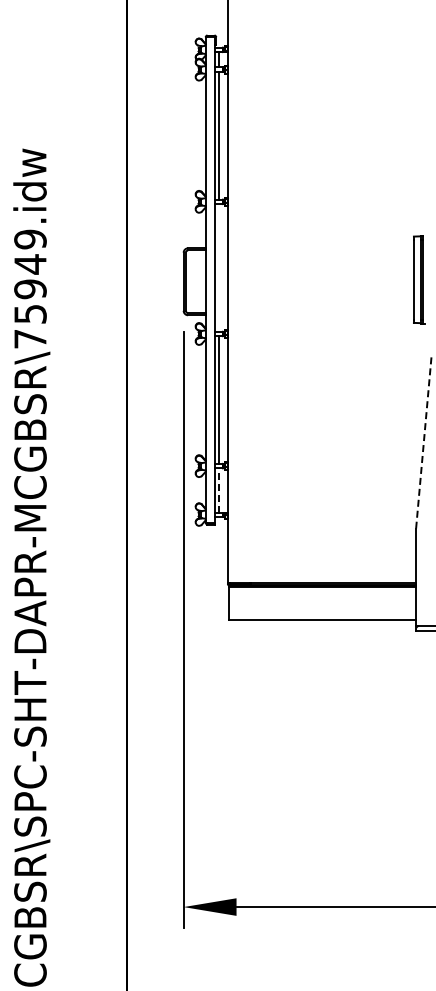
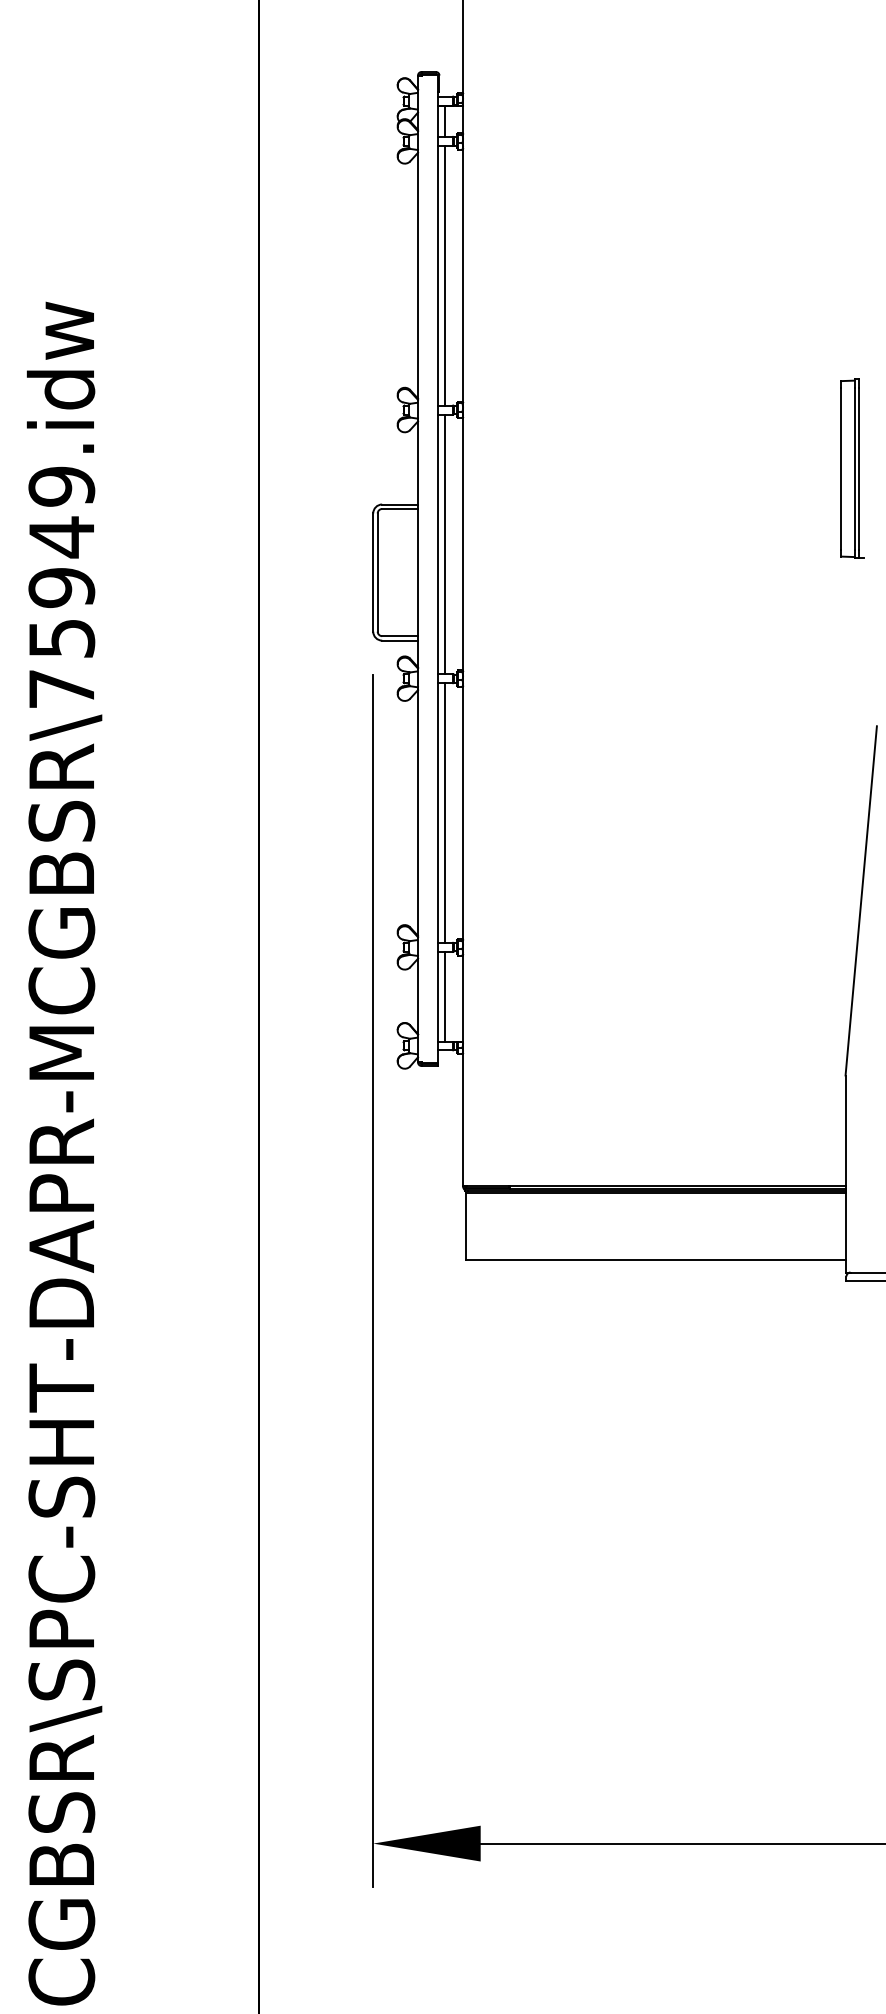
line: (219, 267) -> (446, 543), added
part: (419, 279) -> (852, 468), moved
line: (423, 443) -> (860, 901), dashed -> solid
line: (219, 490) -> (446, 996), dashed -> solid

